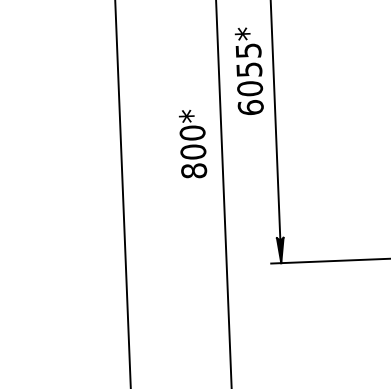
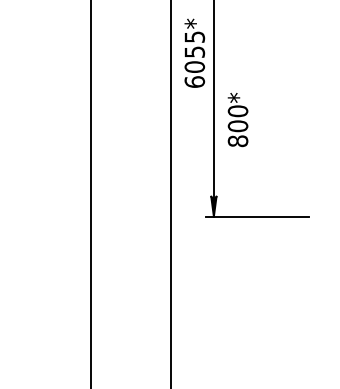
text: (248, 70) -> (194, 52), moved
text: (192, 144) -> (237, 120), moved

